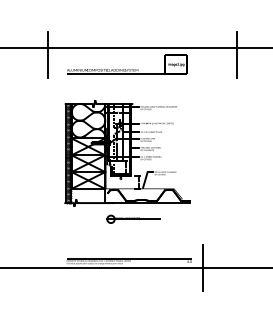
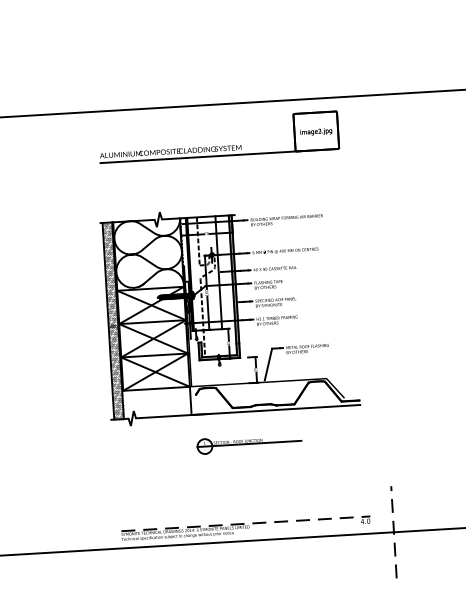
line: (48, 54) -> (61, 126), removed
line: (236, 54) -> (434, 104), removed
line: (129, 259) -> (246, 524), solid -> dashed
line: (203, 267) -> (394, 531), solid -> dashed

